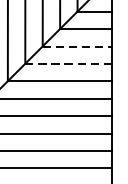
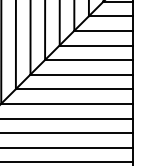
line: (77, 46) -> (103, 30), dashed -> solid
line: (69, 63) -> (96, 45), dashed -> solid

